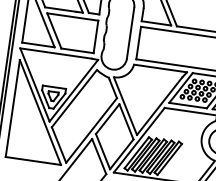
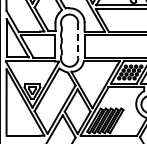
line: (130, 34) -> (78, 41), solid -> dashed

